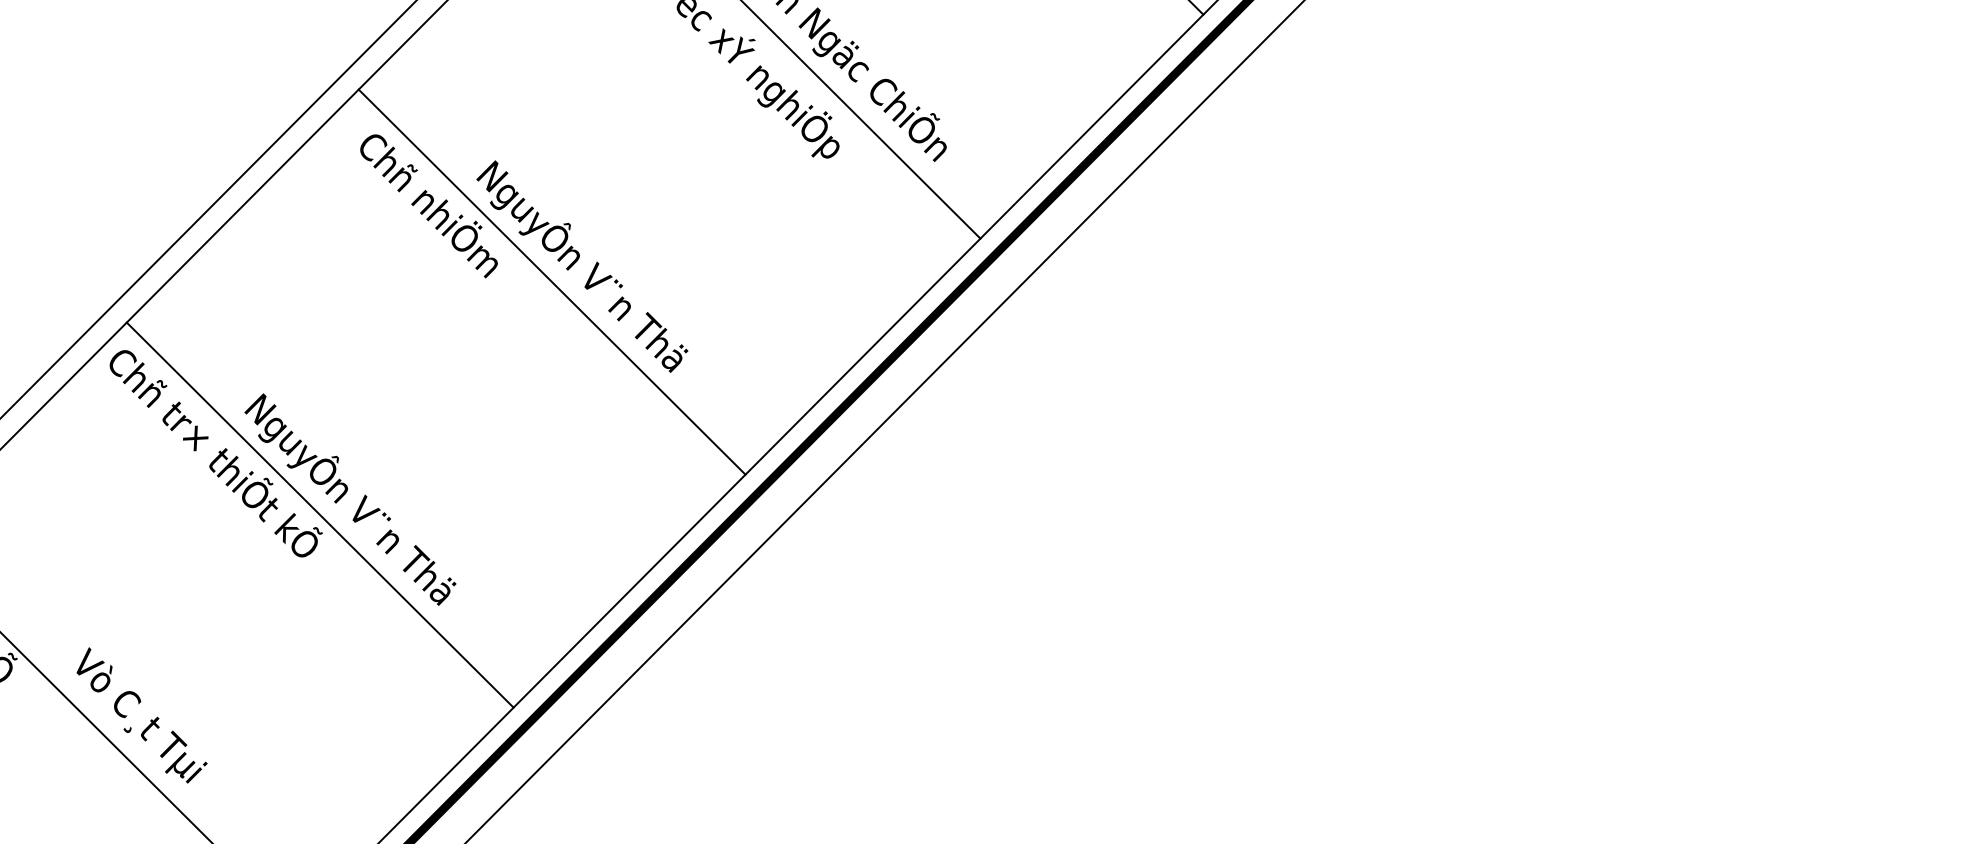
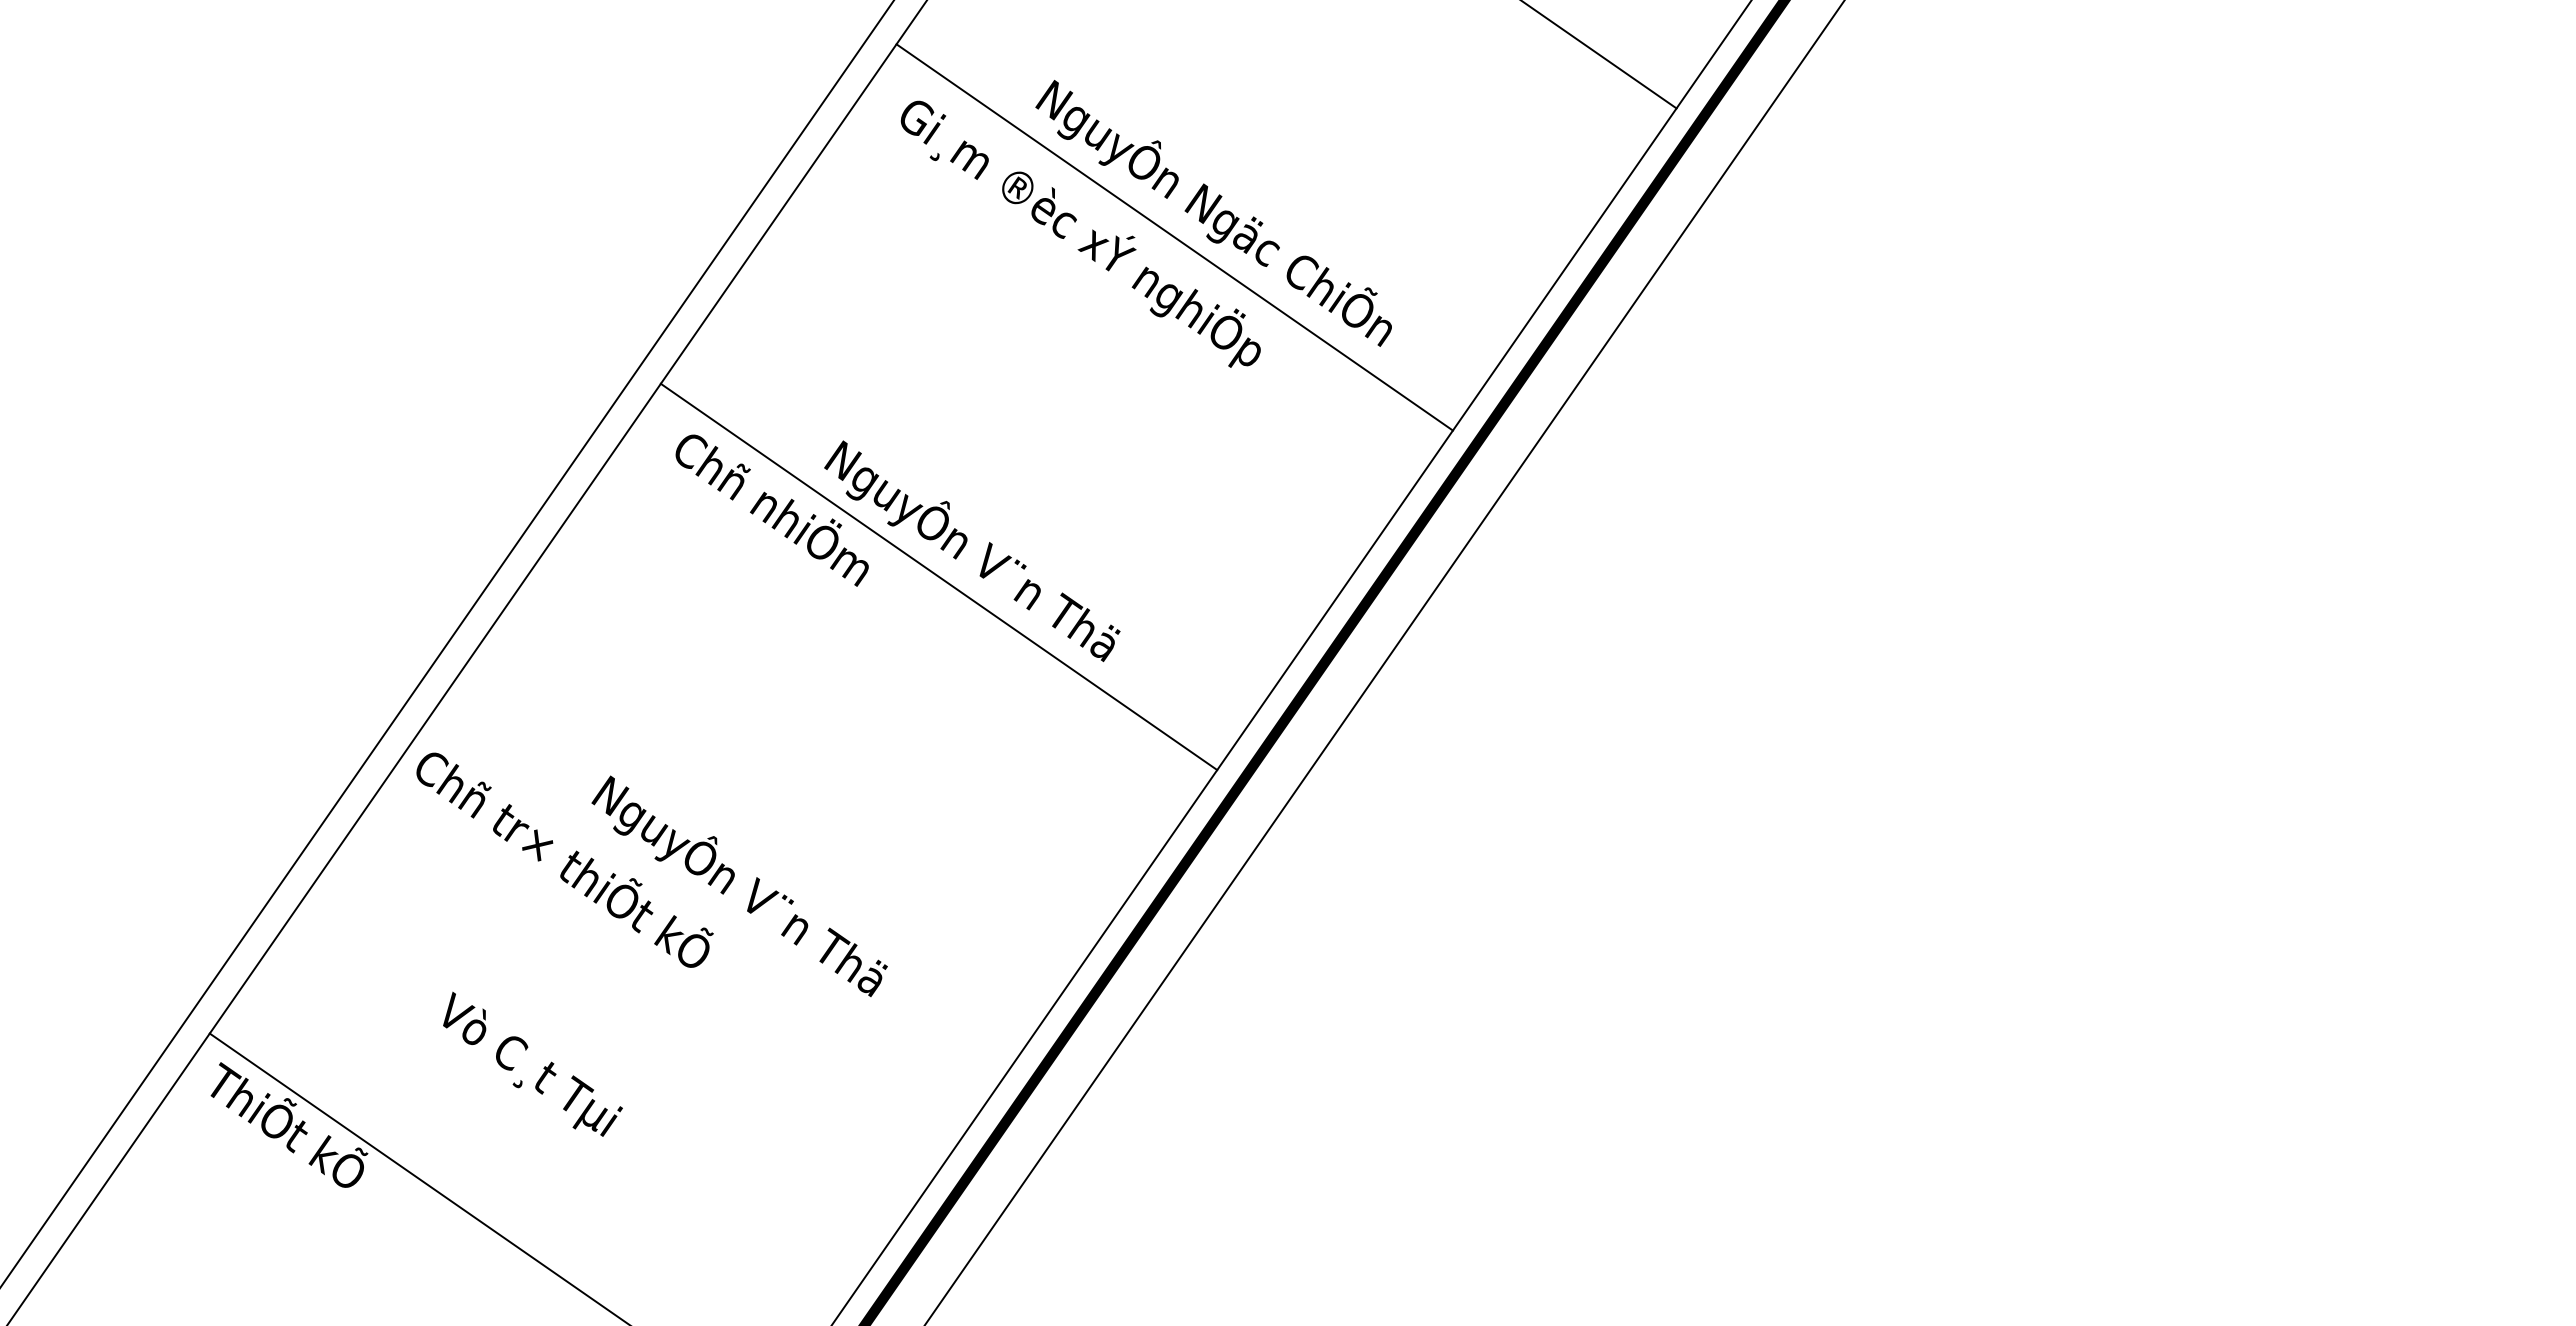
line: (320, 514) -> (706, 911), removed
text: (142, 715) -> (532, 1063), moved

